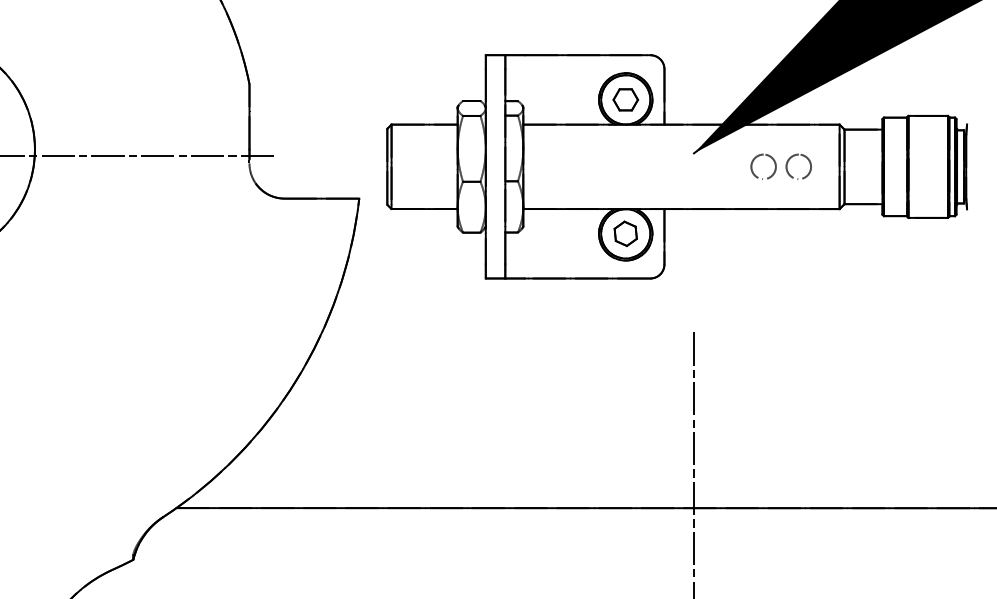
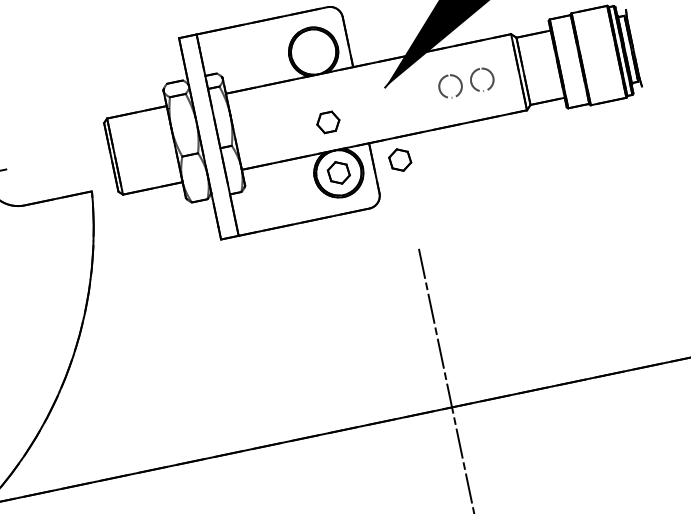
part: (625, 99) -> (328, 122), moved
part: (693, 233) -> (399, 159), added

